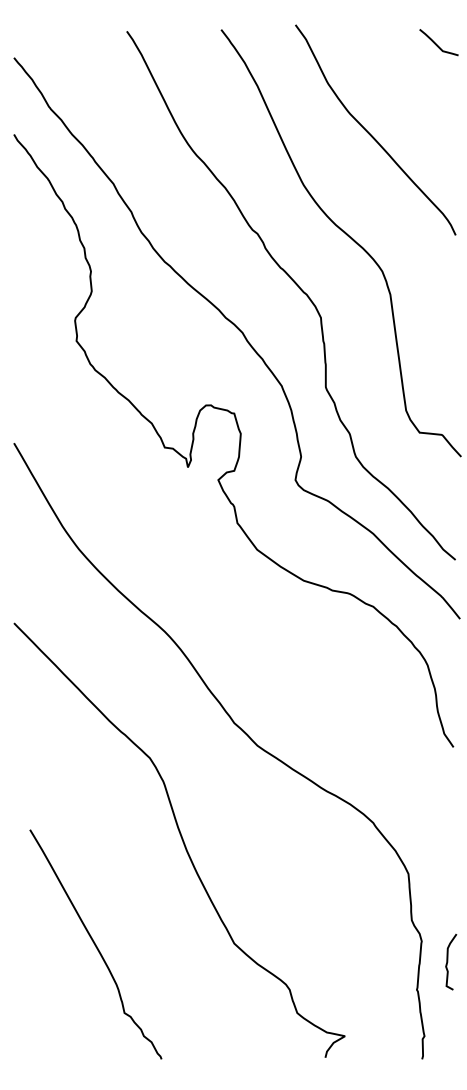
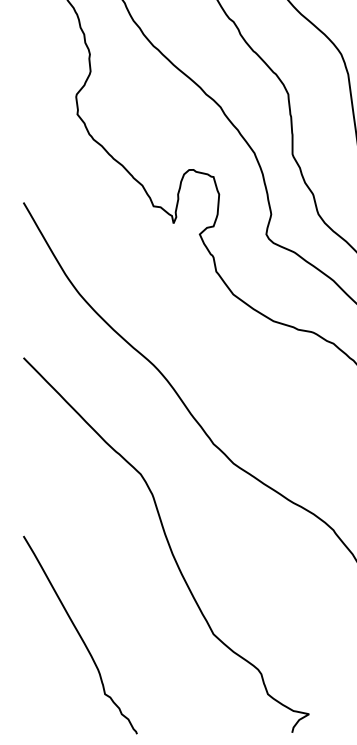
curve: (95, 944) -> (80, 635), moved

